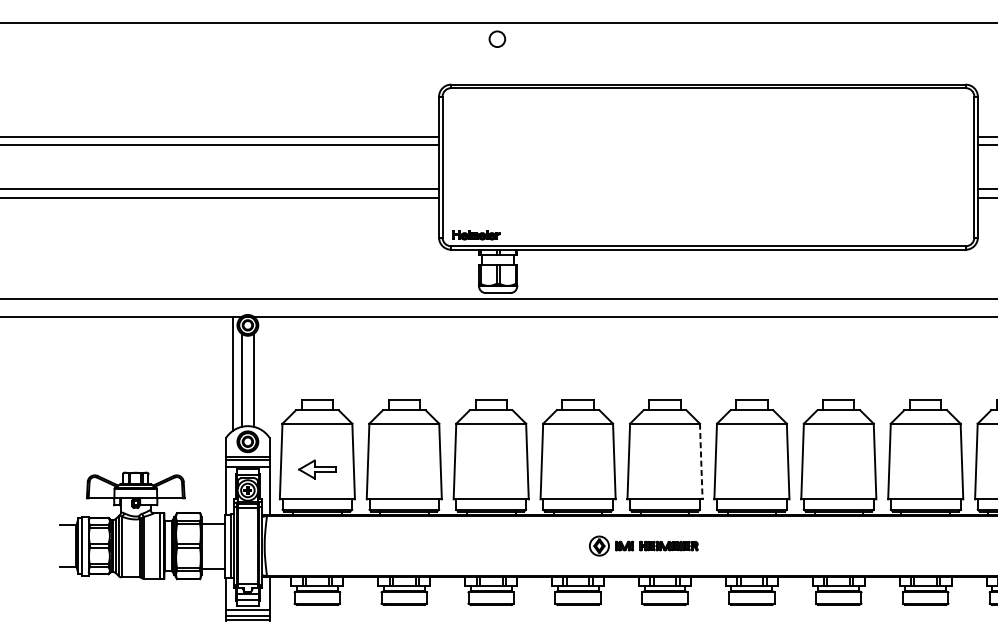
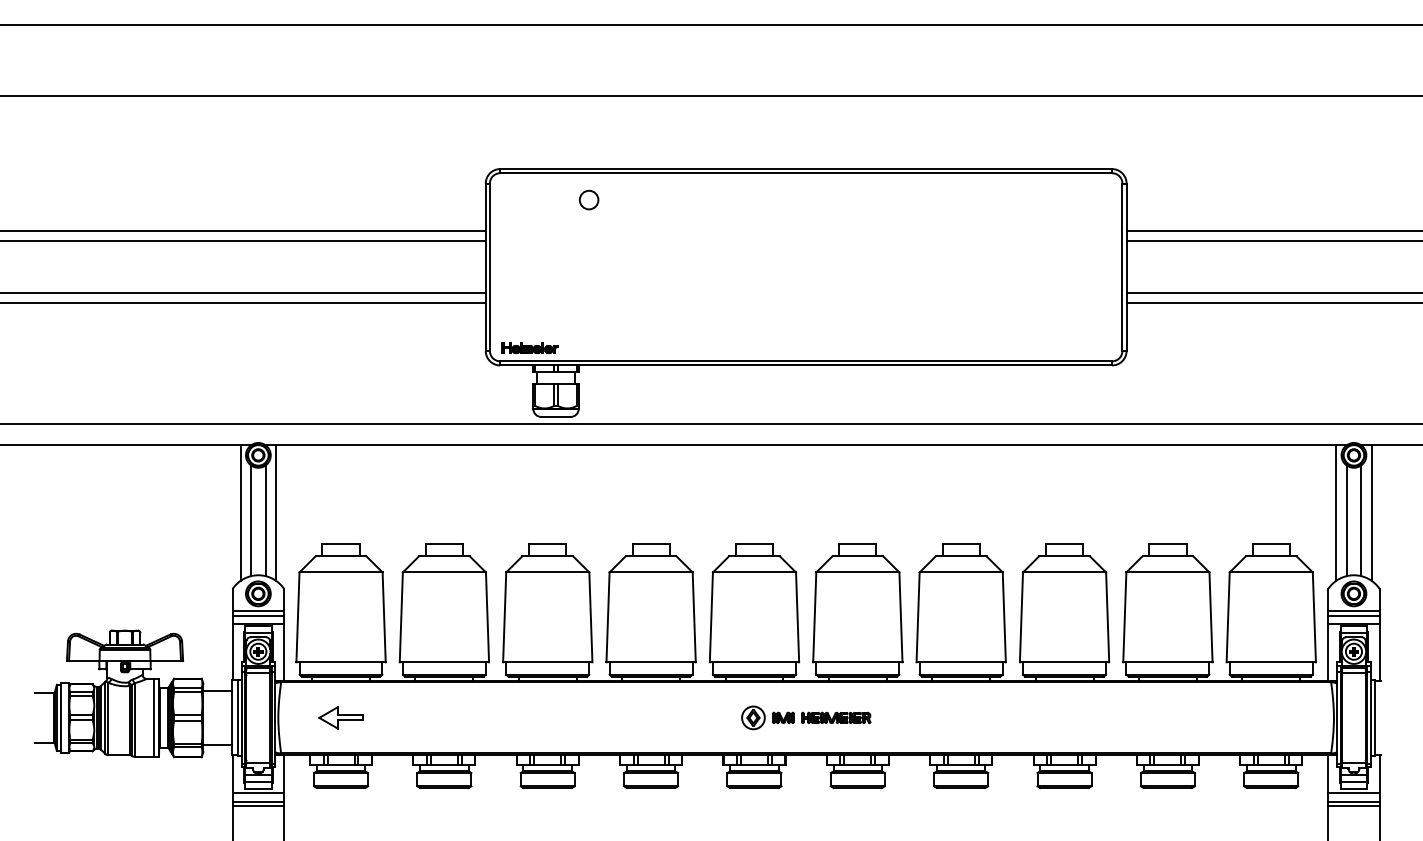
circle: (497, 38) -> (589, 199), moved
line: (262, 373) -> (275, 512), added
line: (701, 461) -> (797, 617), dashed -> solid
part: (316, 469) -> (340, 717), moved
part: (644, 545) -> (806, 717), moved

